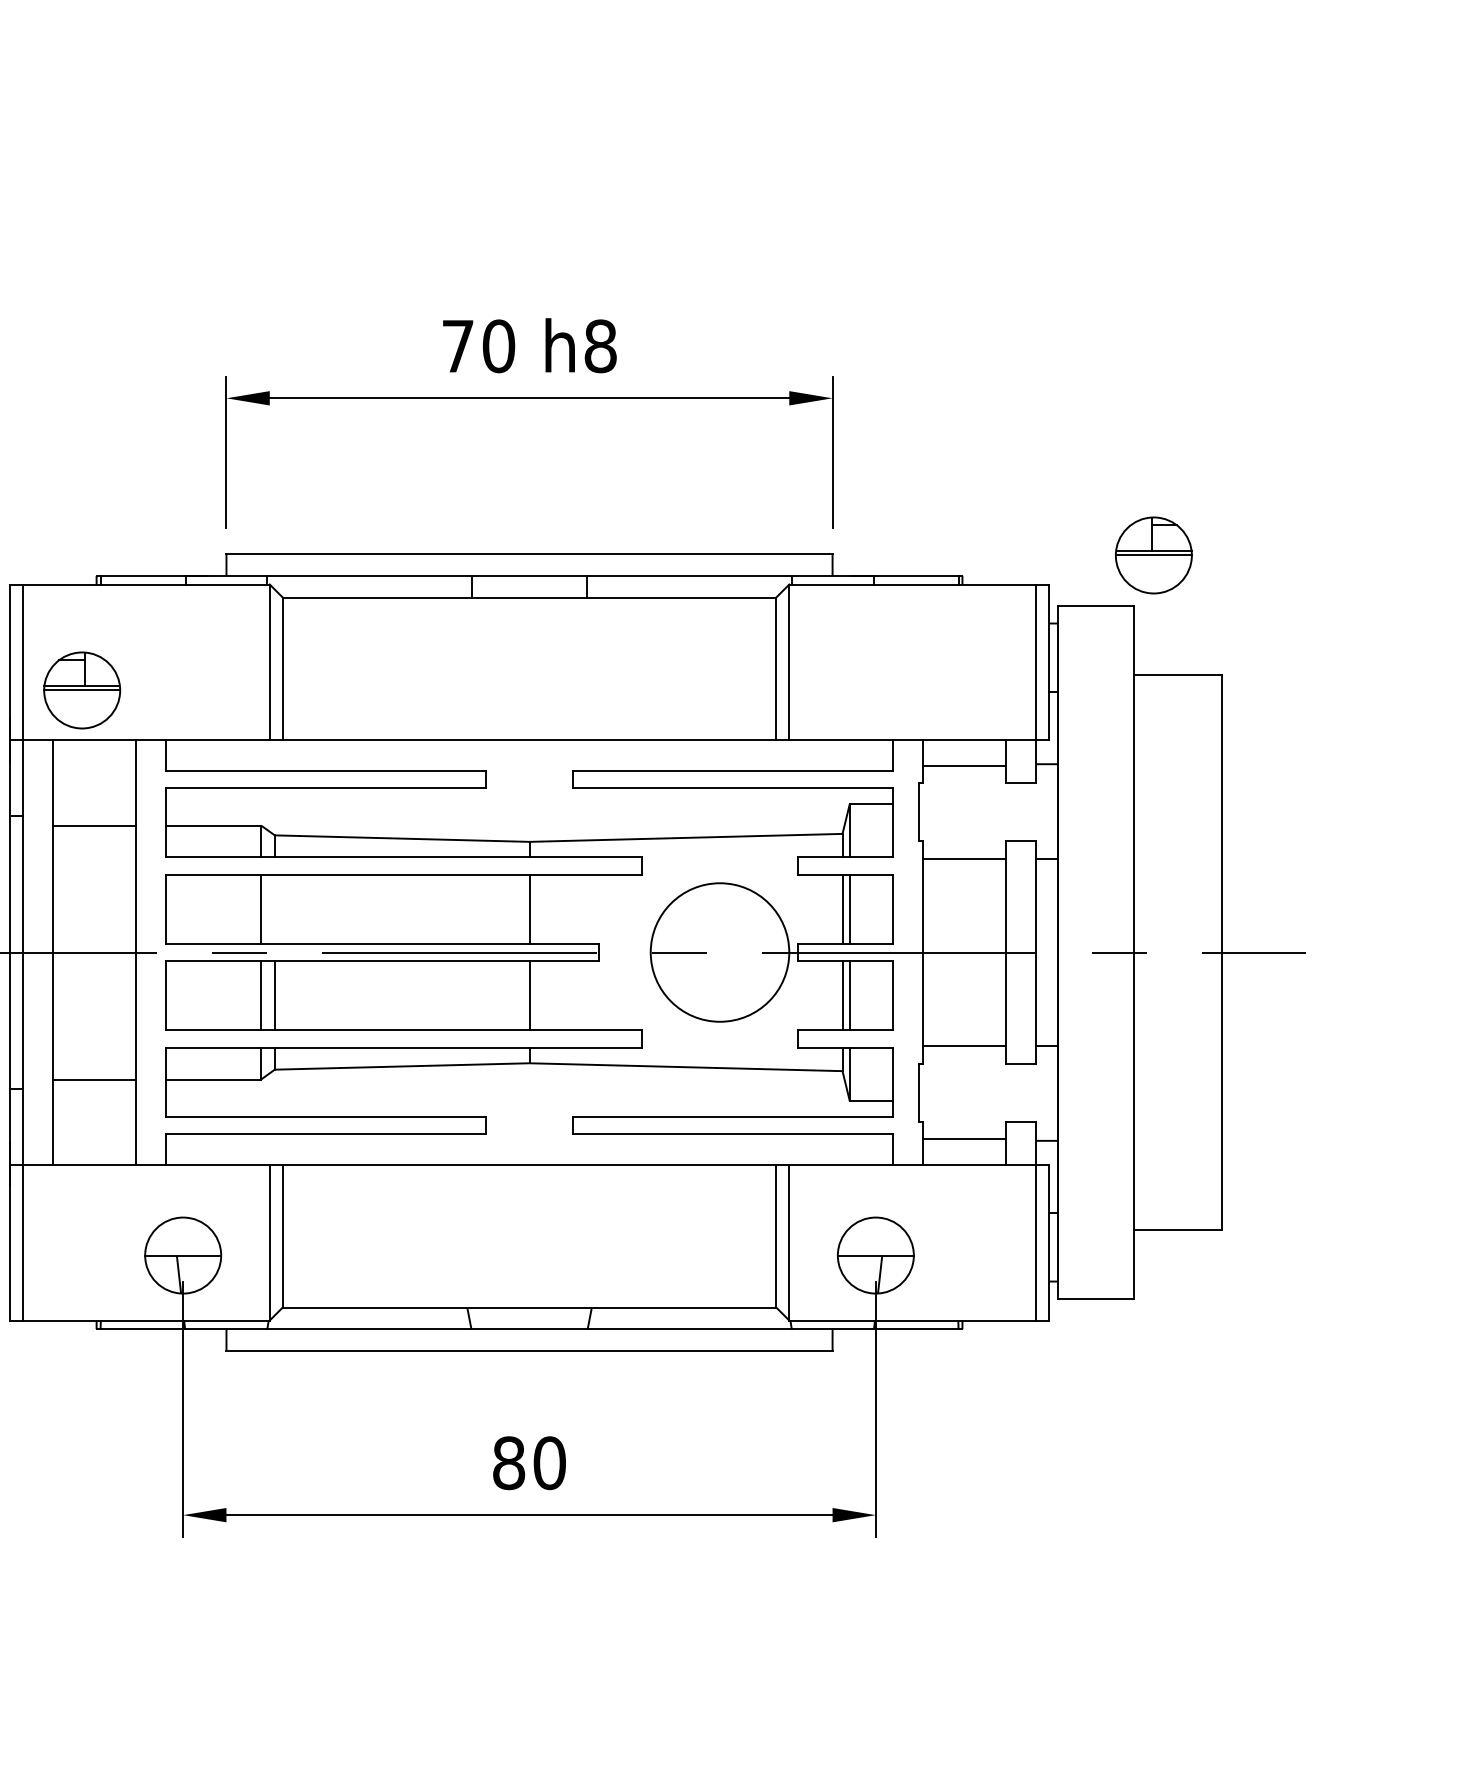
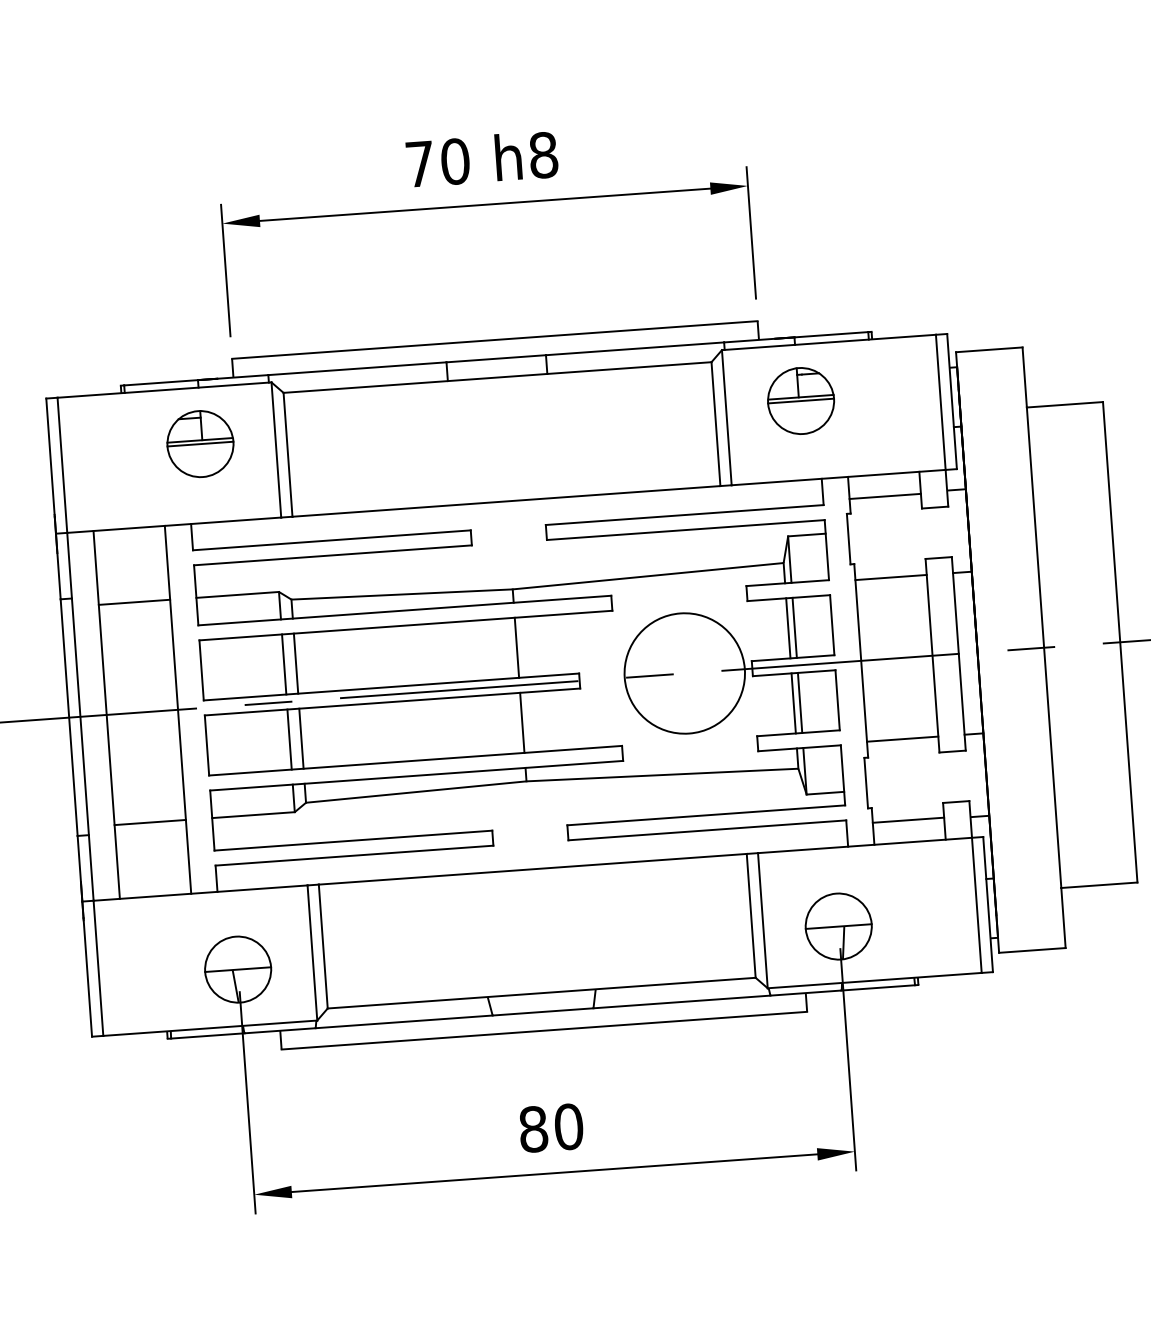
part: (1153, 555) -> (800, 401), moved
part: (82, 690) -> (200, 444), moved
line: (274, 908) -> (295, 663), added

